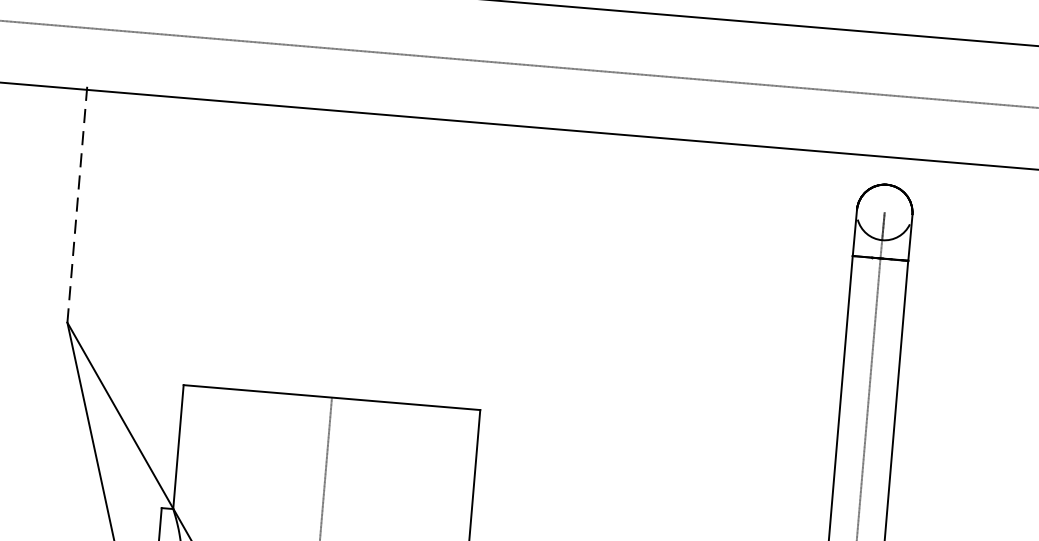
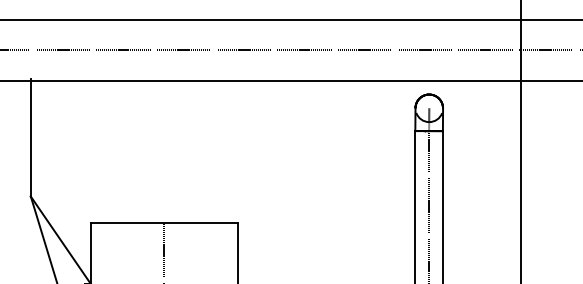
line: (76, 203) -> (30, 137), dashed -> solid

